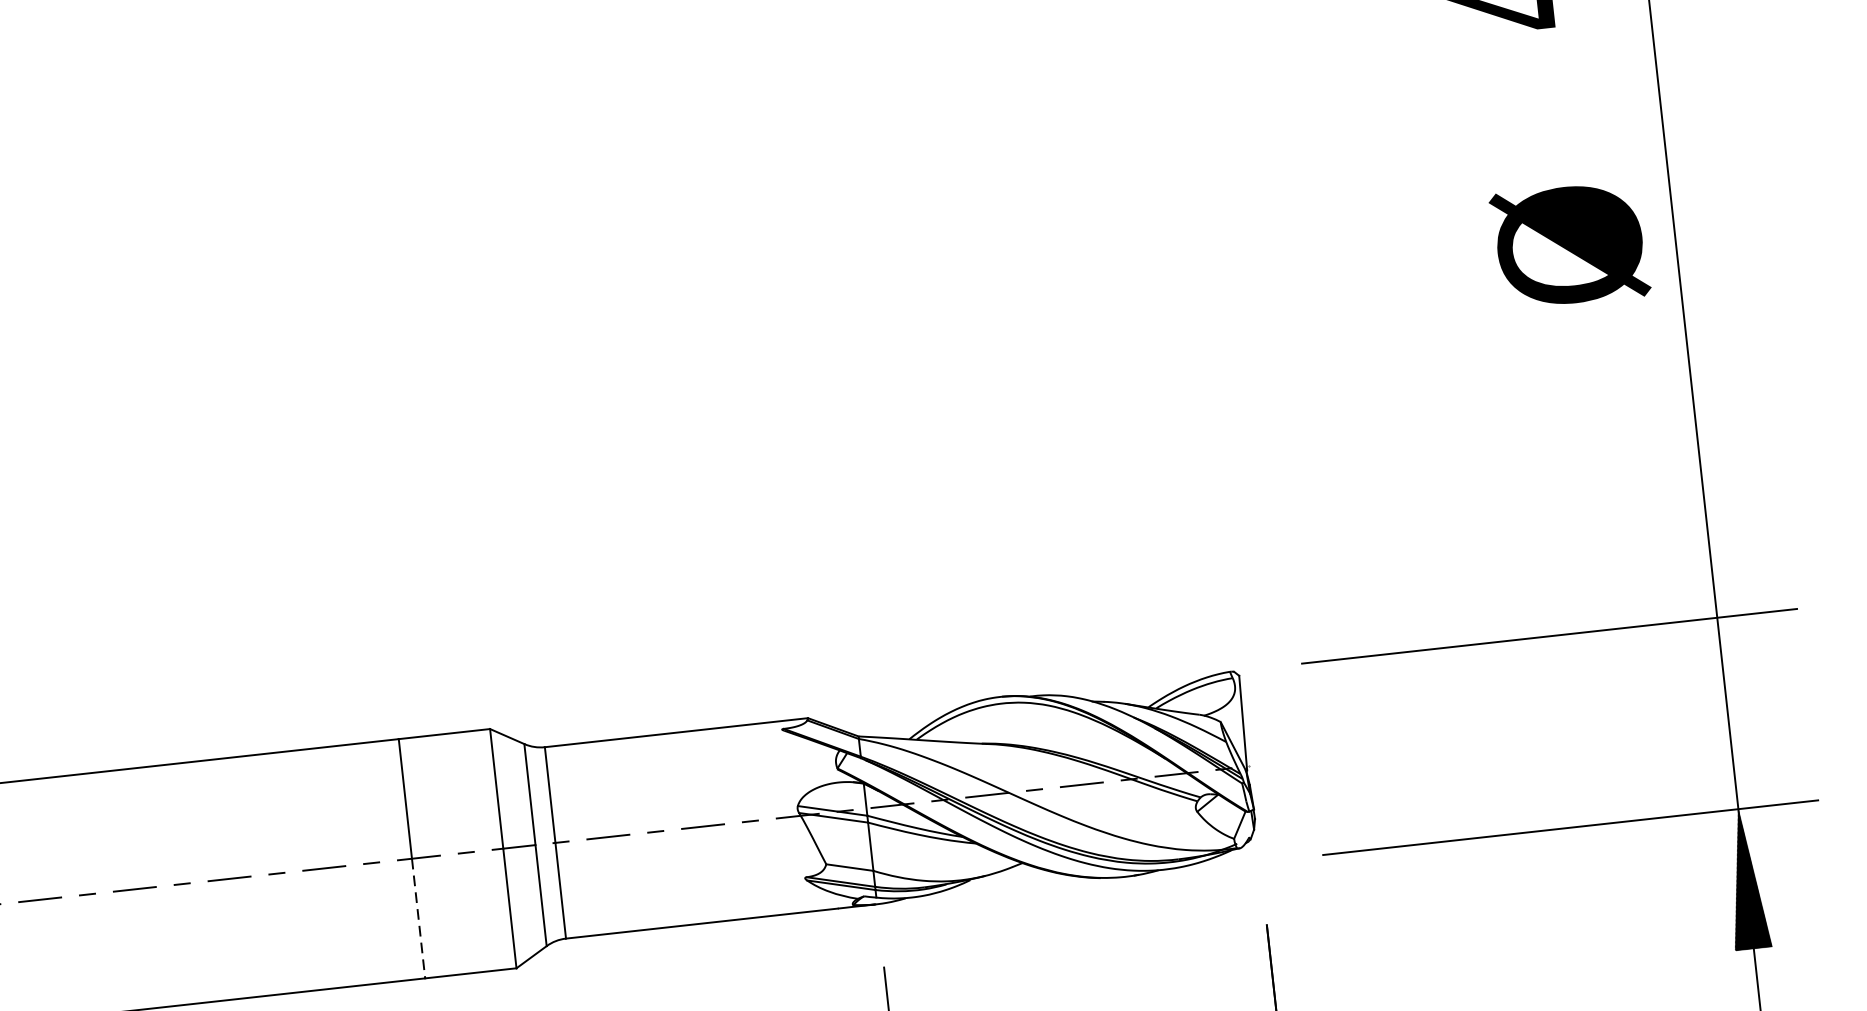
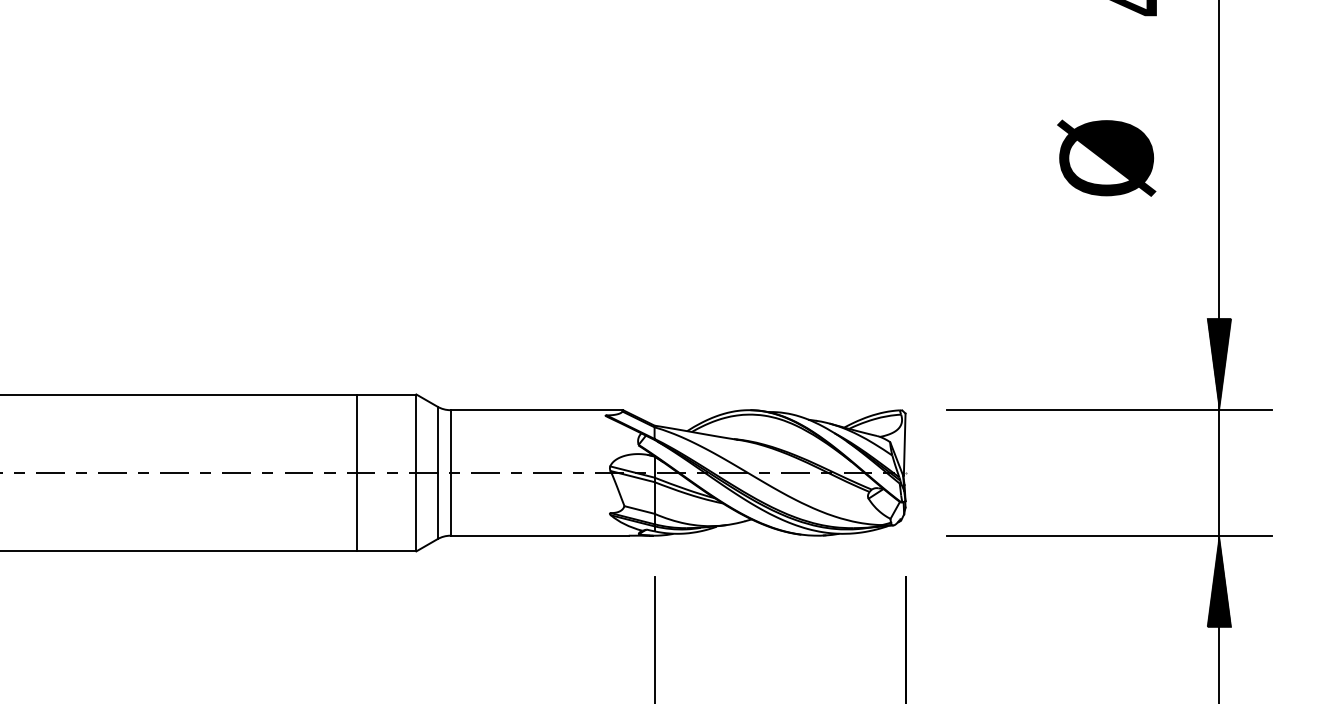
text: (1569, 244) -> (1106, 157), moved
hatch: (1709, 548) -> (1219, 364), added
line: (418, 919) -> (356, 512), dashed -> solid

